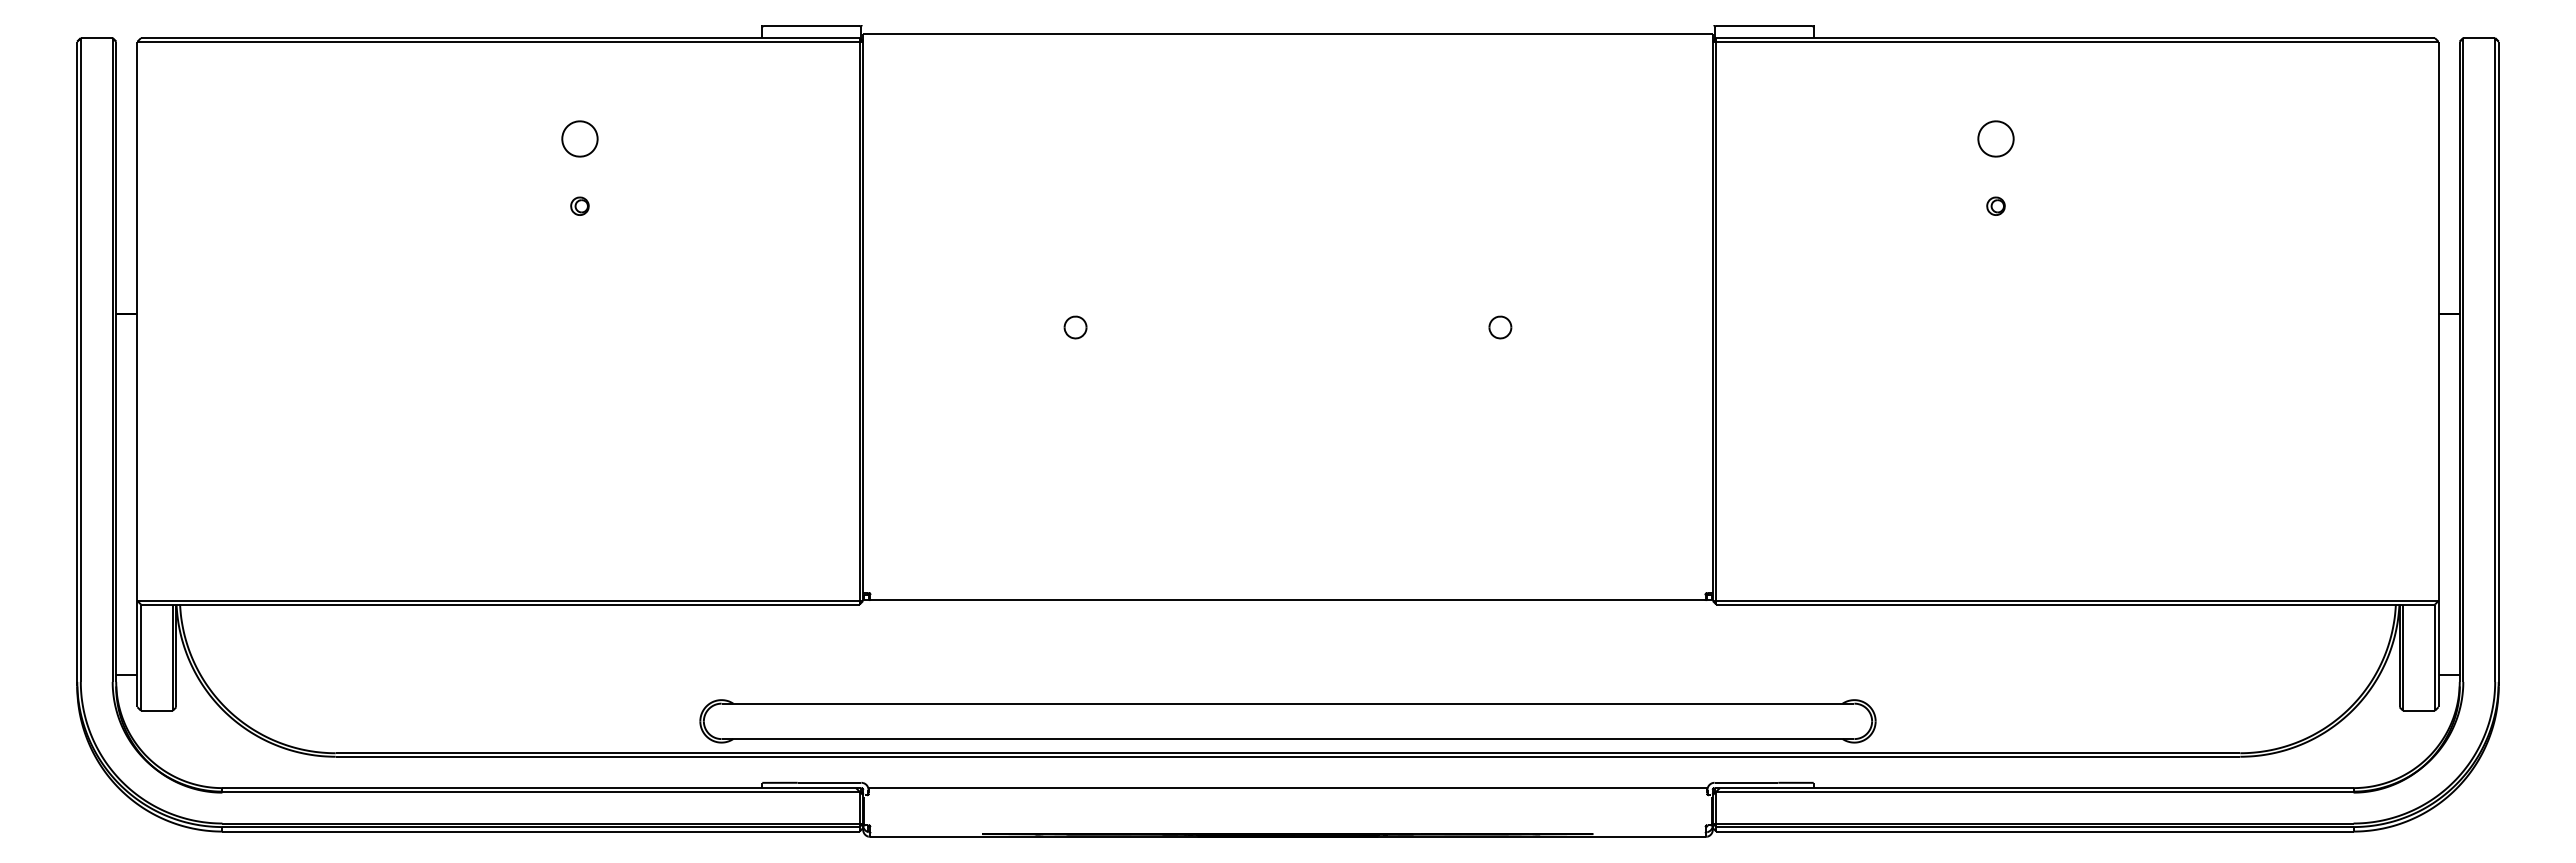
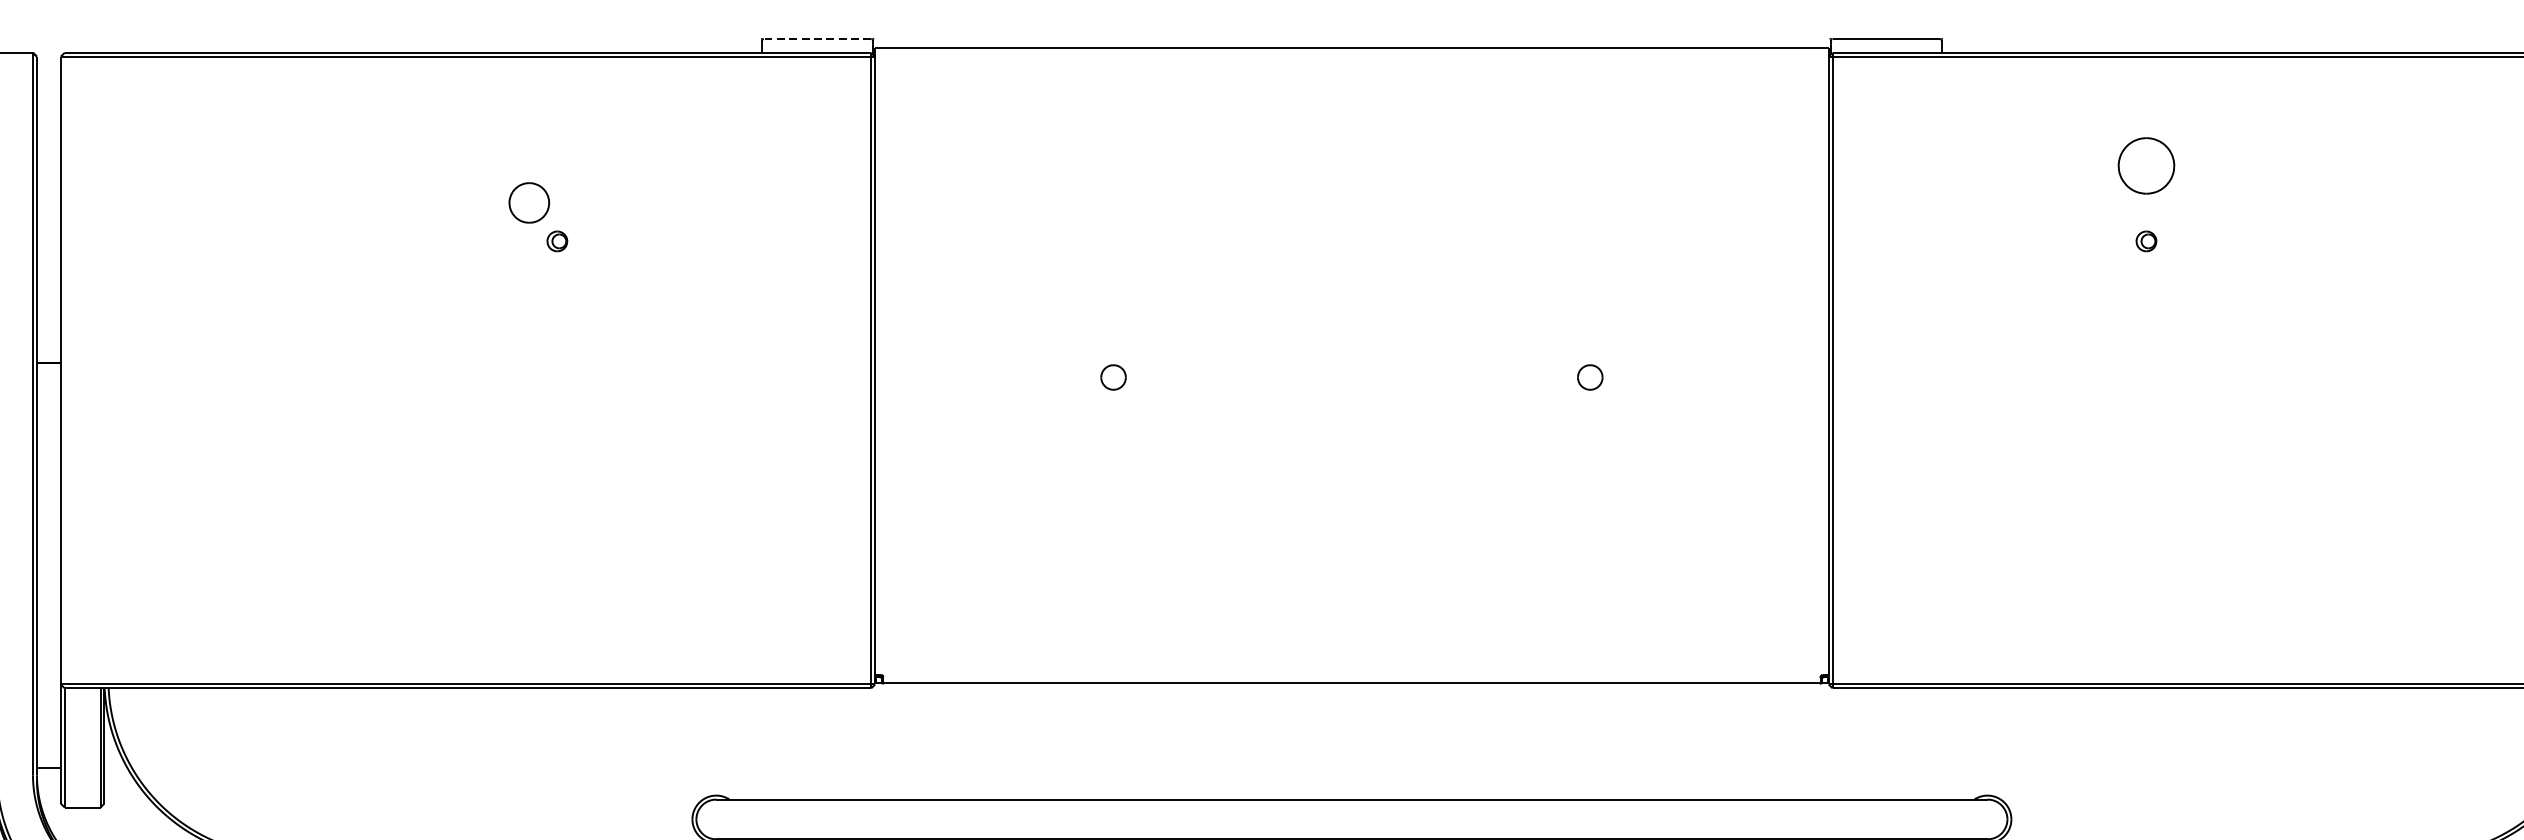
line: (811, 26) -> (817, 39), solid -> dashed
part: (579, 138) -> (528, 202), moved
part: (1995, 138) -> (2145, 165), size x1.4

